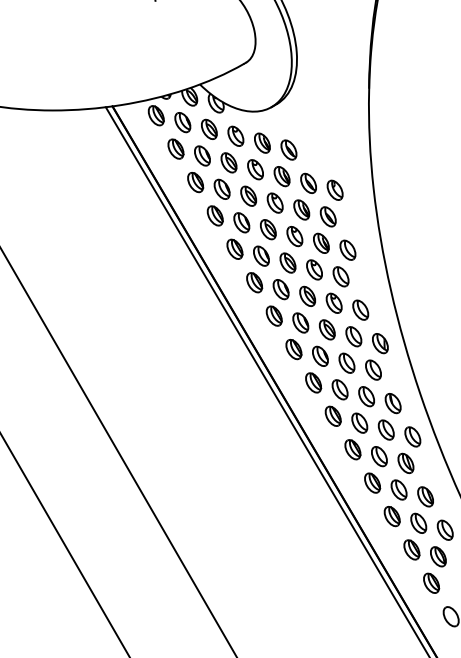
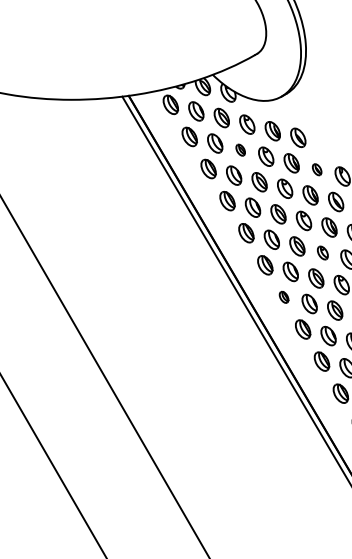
part: (228, 162) -> (240, 149), size x0.6
part: (308, 182) -> (317, 169), size x0.6
part: (314, 269) -> (322, 252), size x0.7
part: (273, 315) -> (283, 296), size x0.6

